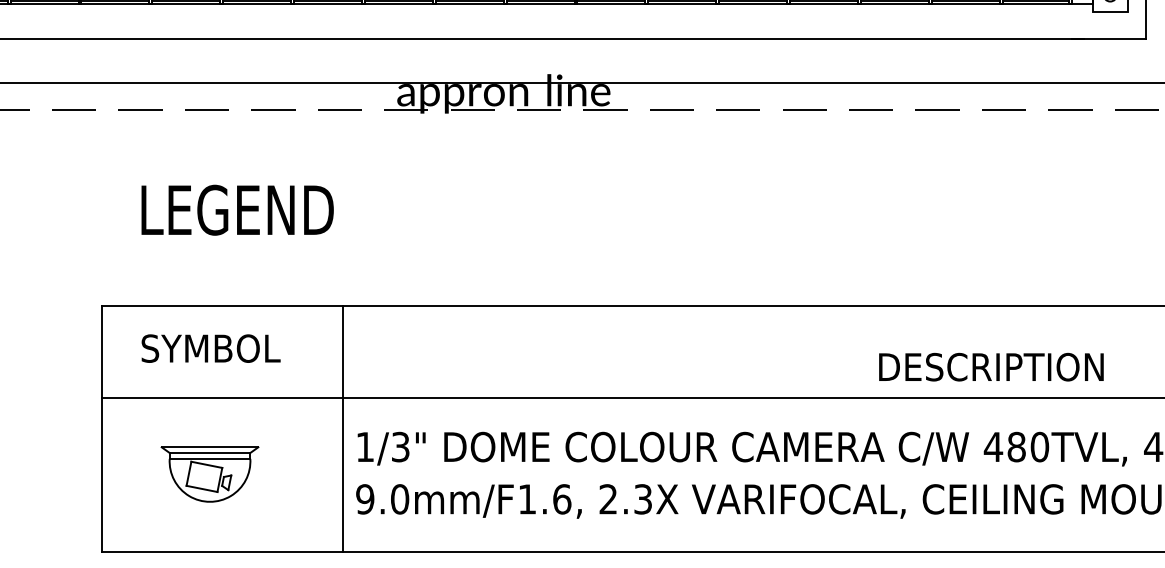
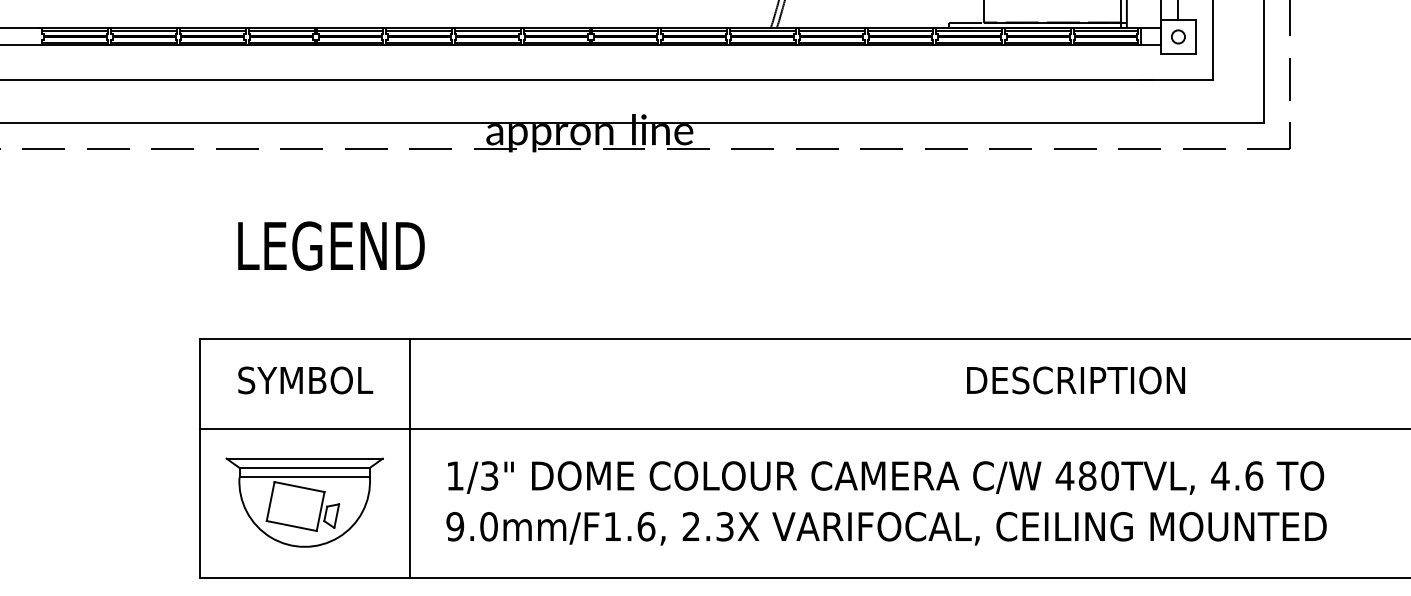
text: (990, 367) -> (1075, 380), moved
line: (342, 429) -> (409, 458), moved
part: (209, 474) -> (304, 502), size x1.67

